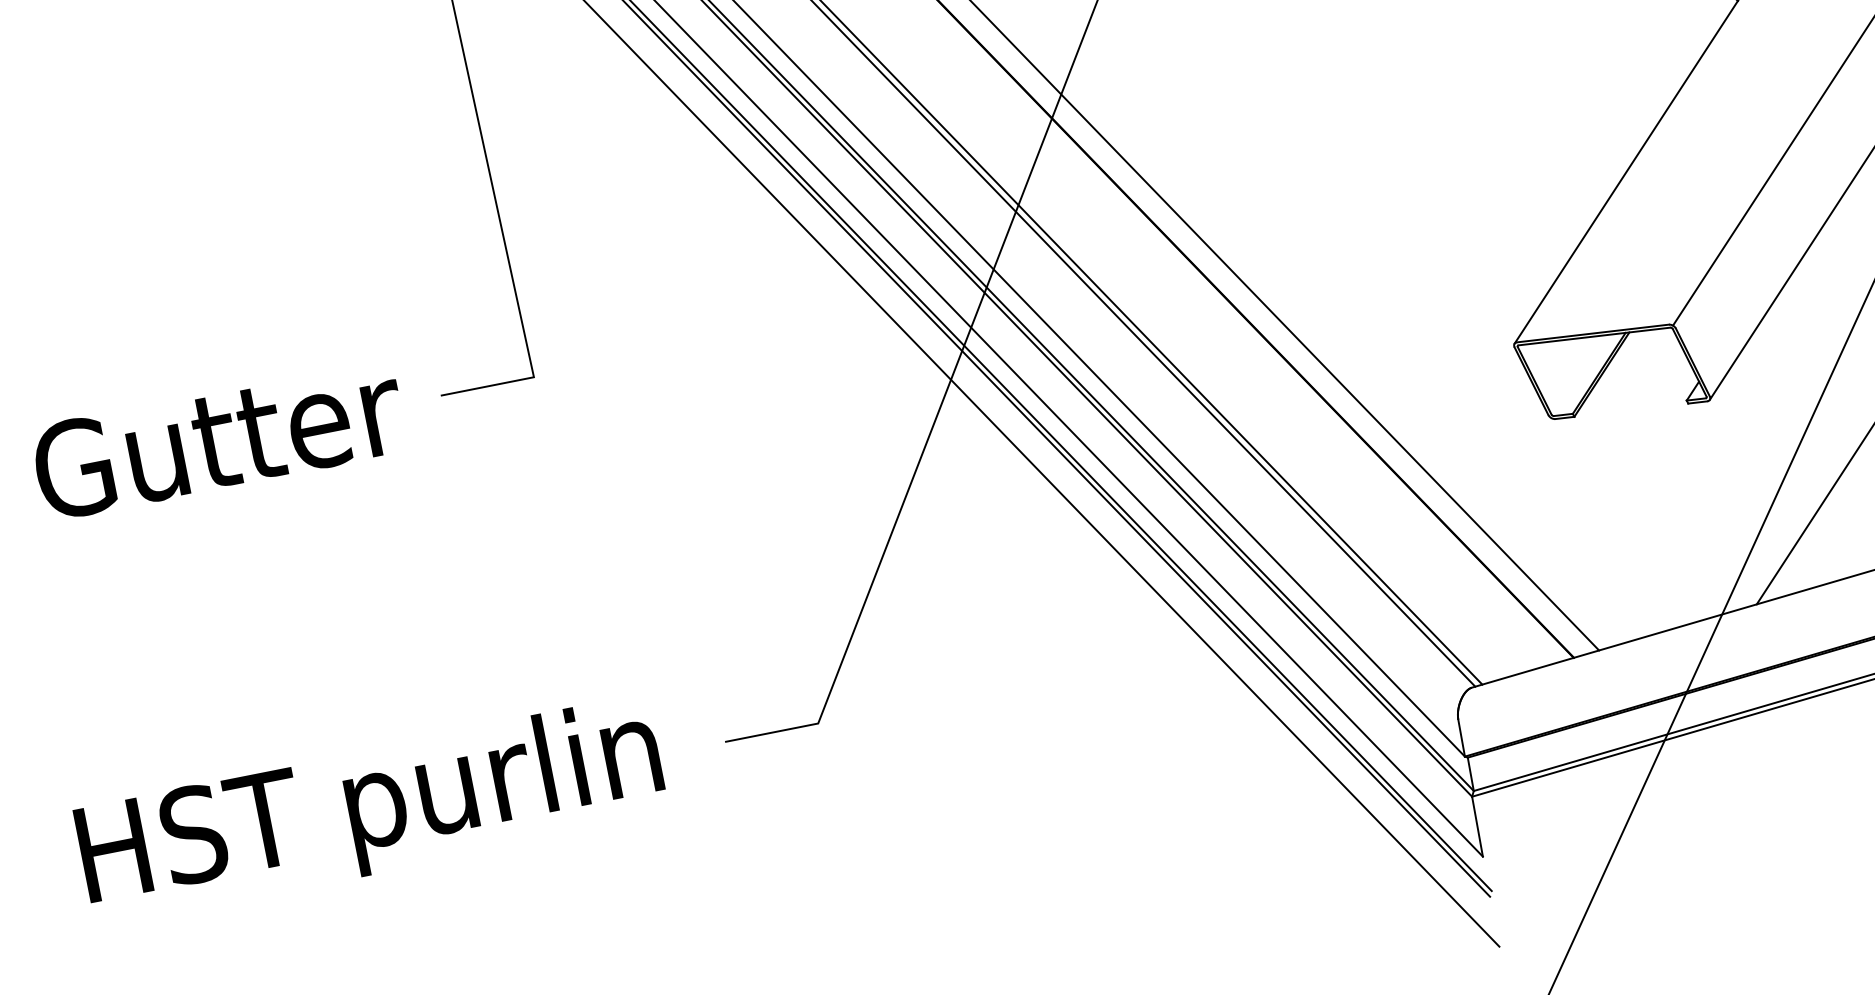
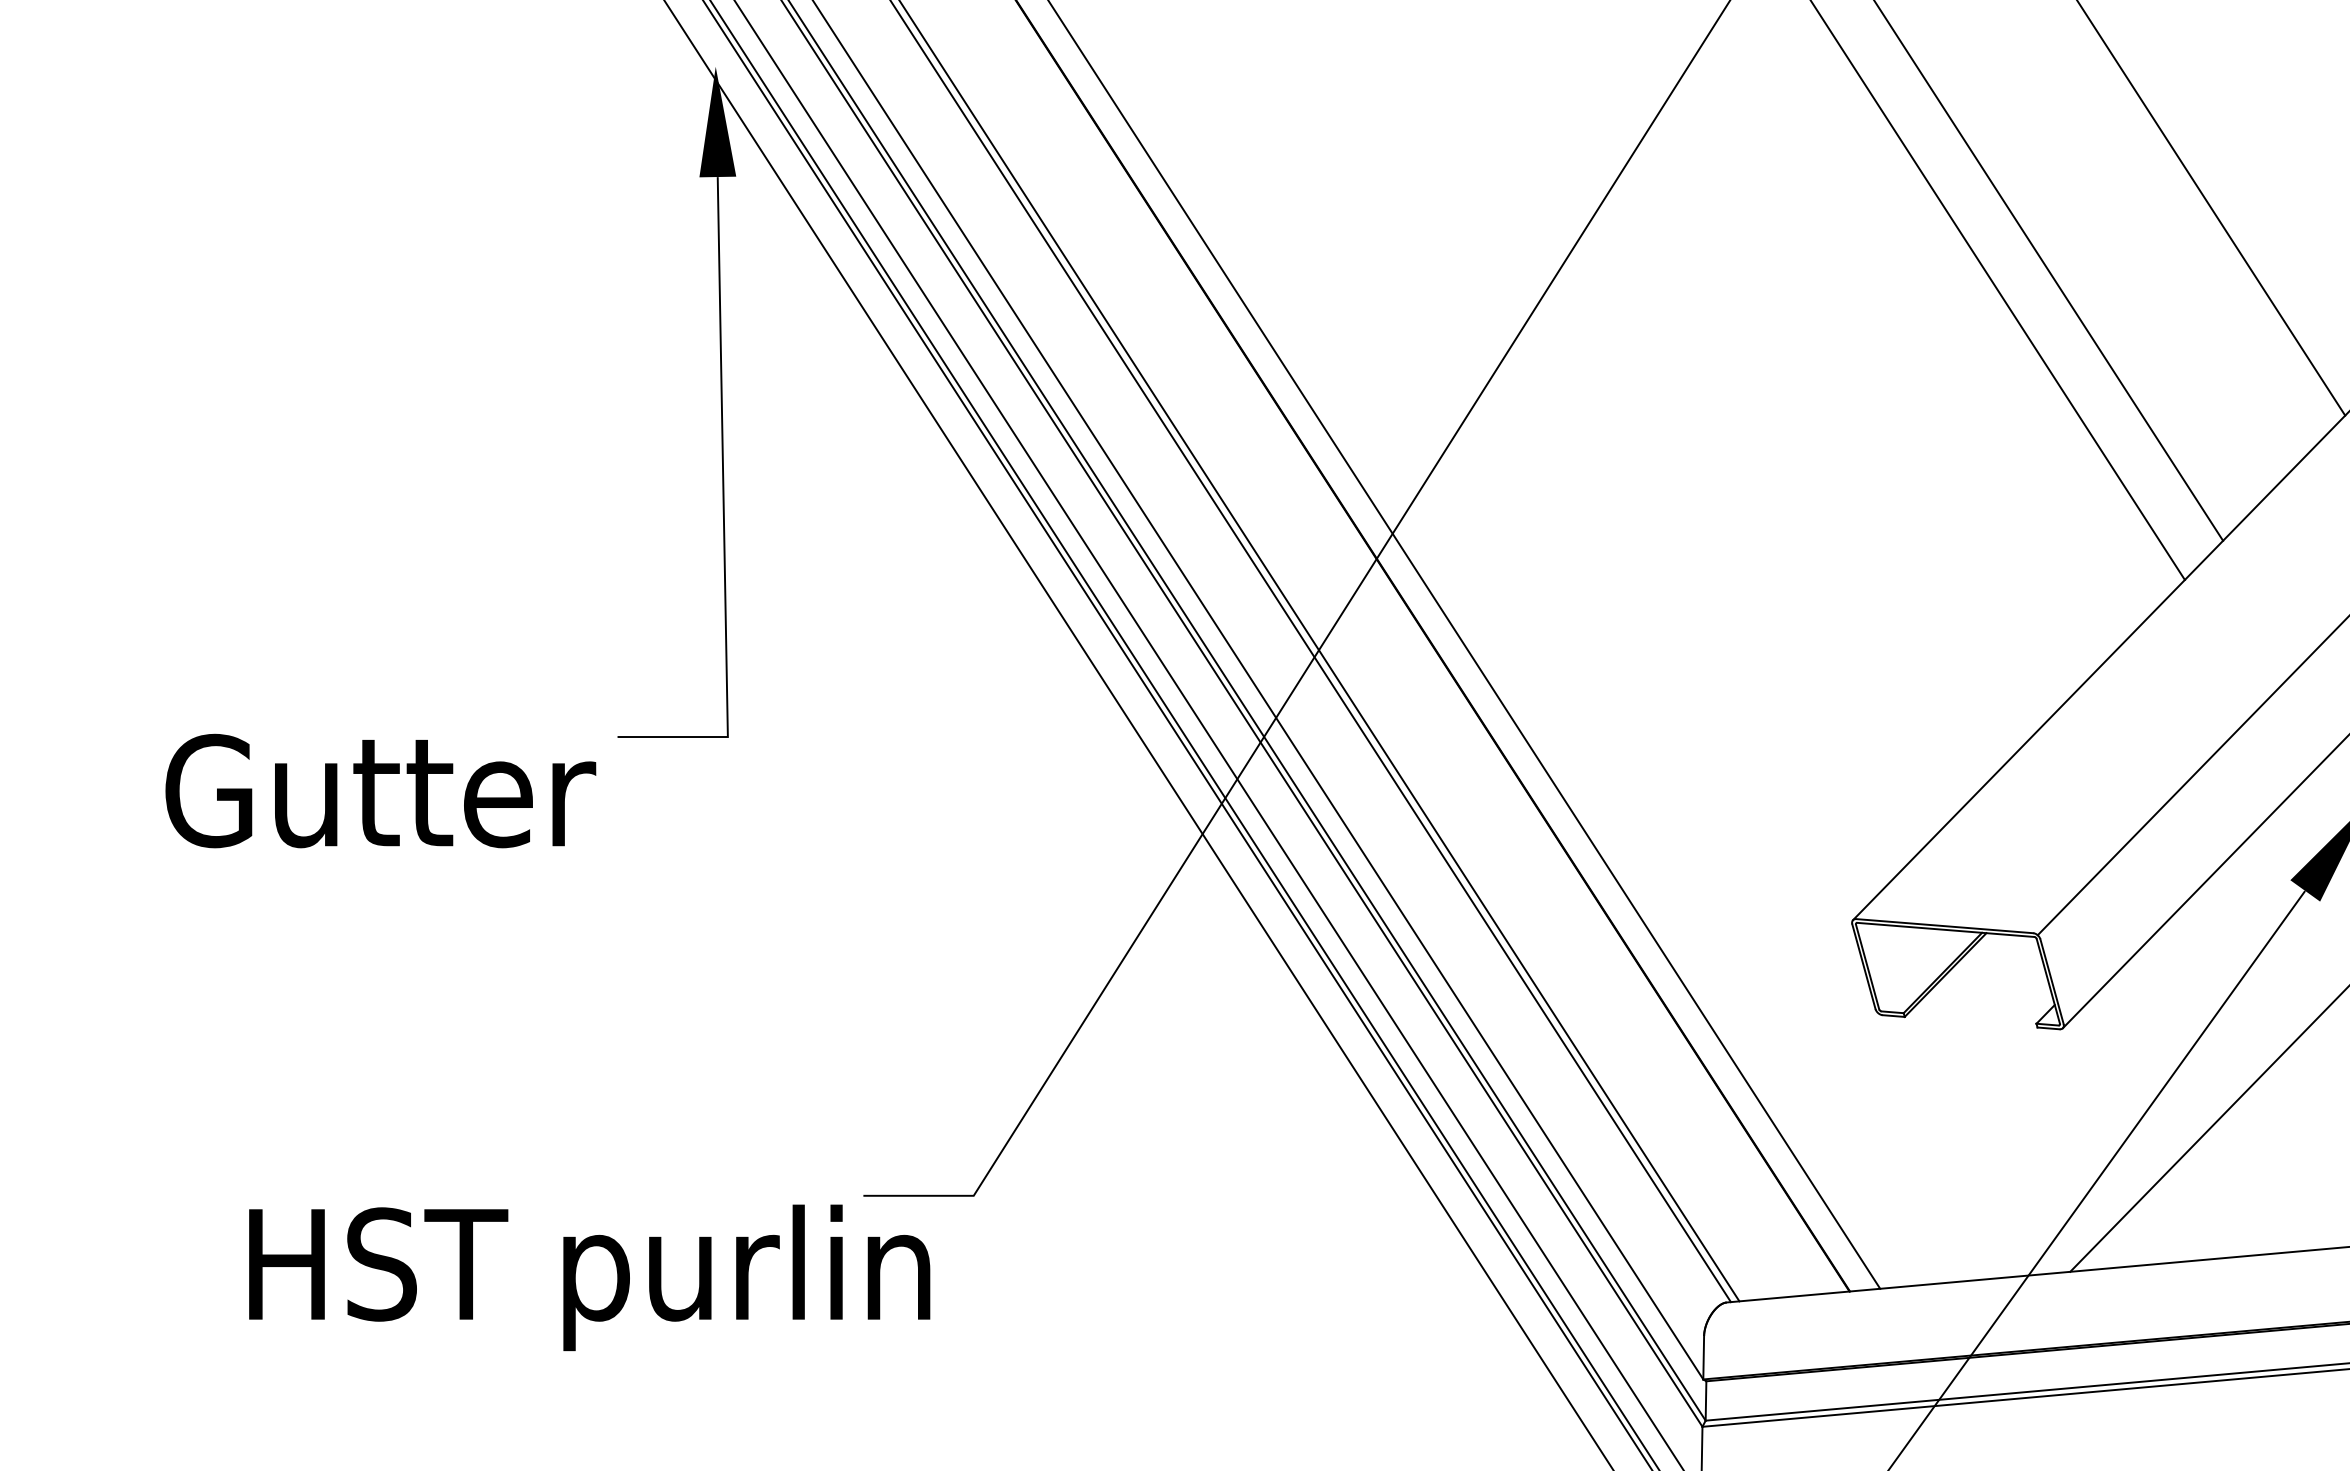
text: (218, 439) -> (380, 790), moved
text: (371, 810) -> (589, 1277), moved

